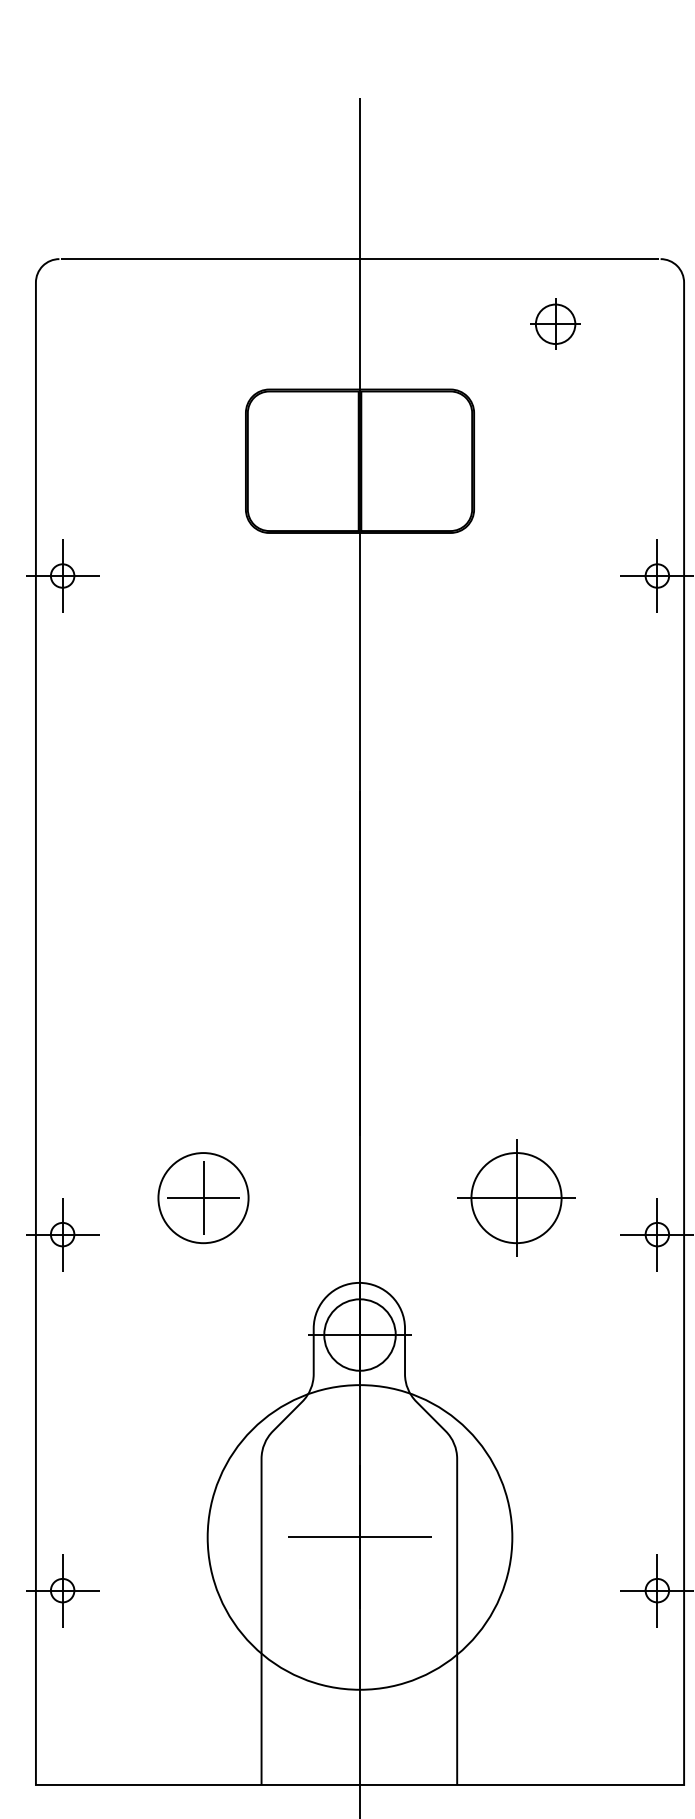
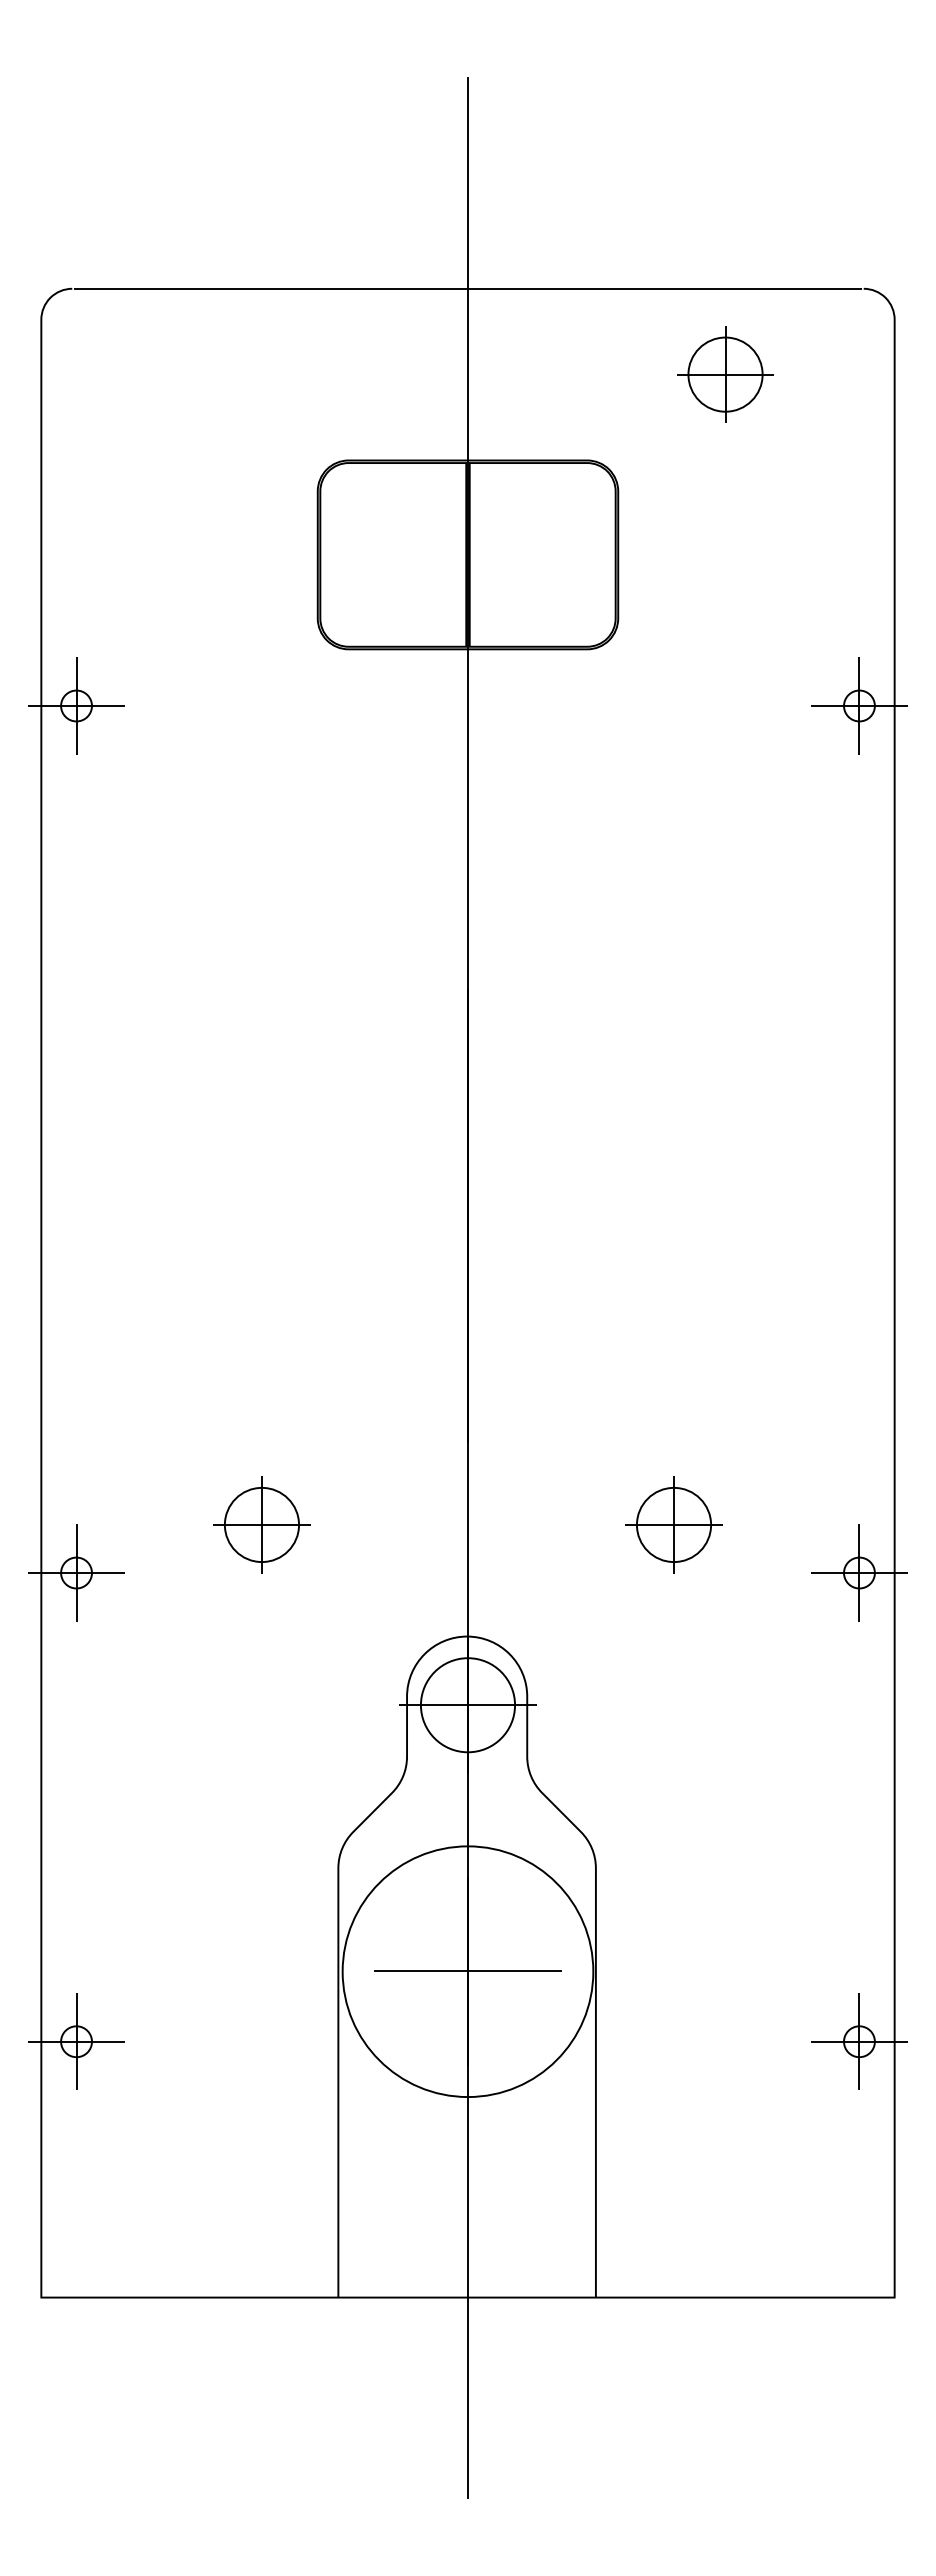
part: (555, 324) -> (725, 374), size x1.43
circle: (203, 1197) -> (261, 1524), size x0.62
part: (516, 1197) -> (673, 1524), size x0.62
circle: (359, 1537) -> (467, 1971), size x0.62

